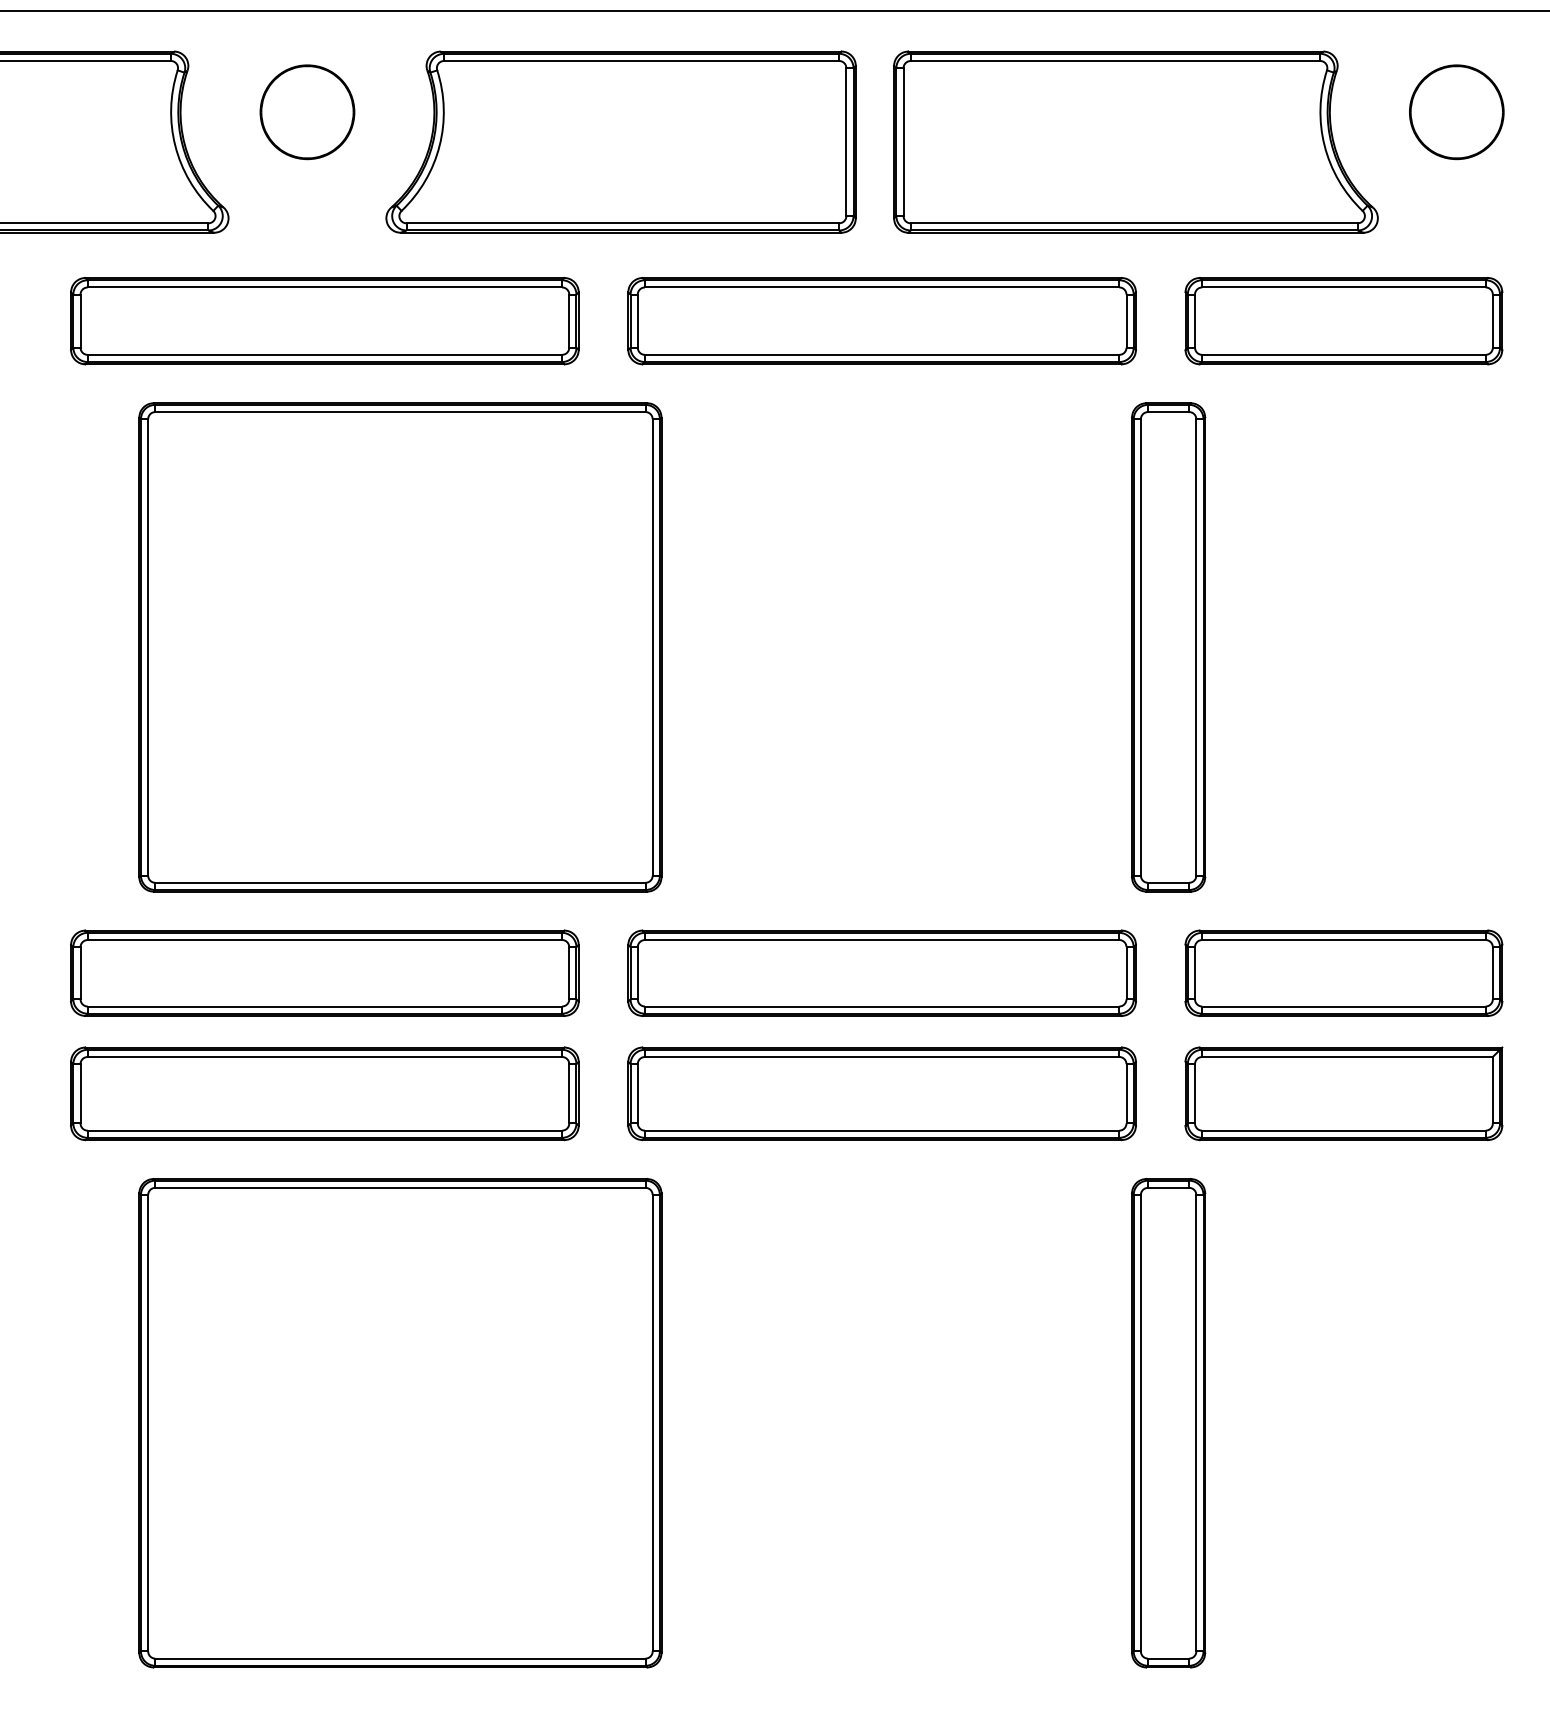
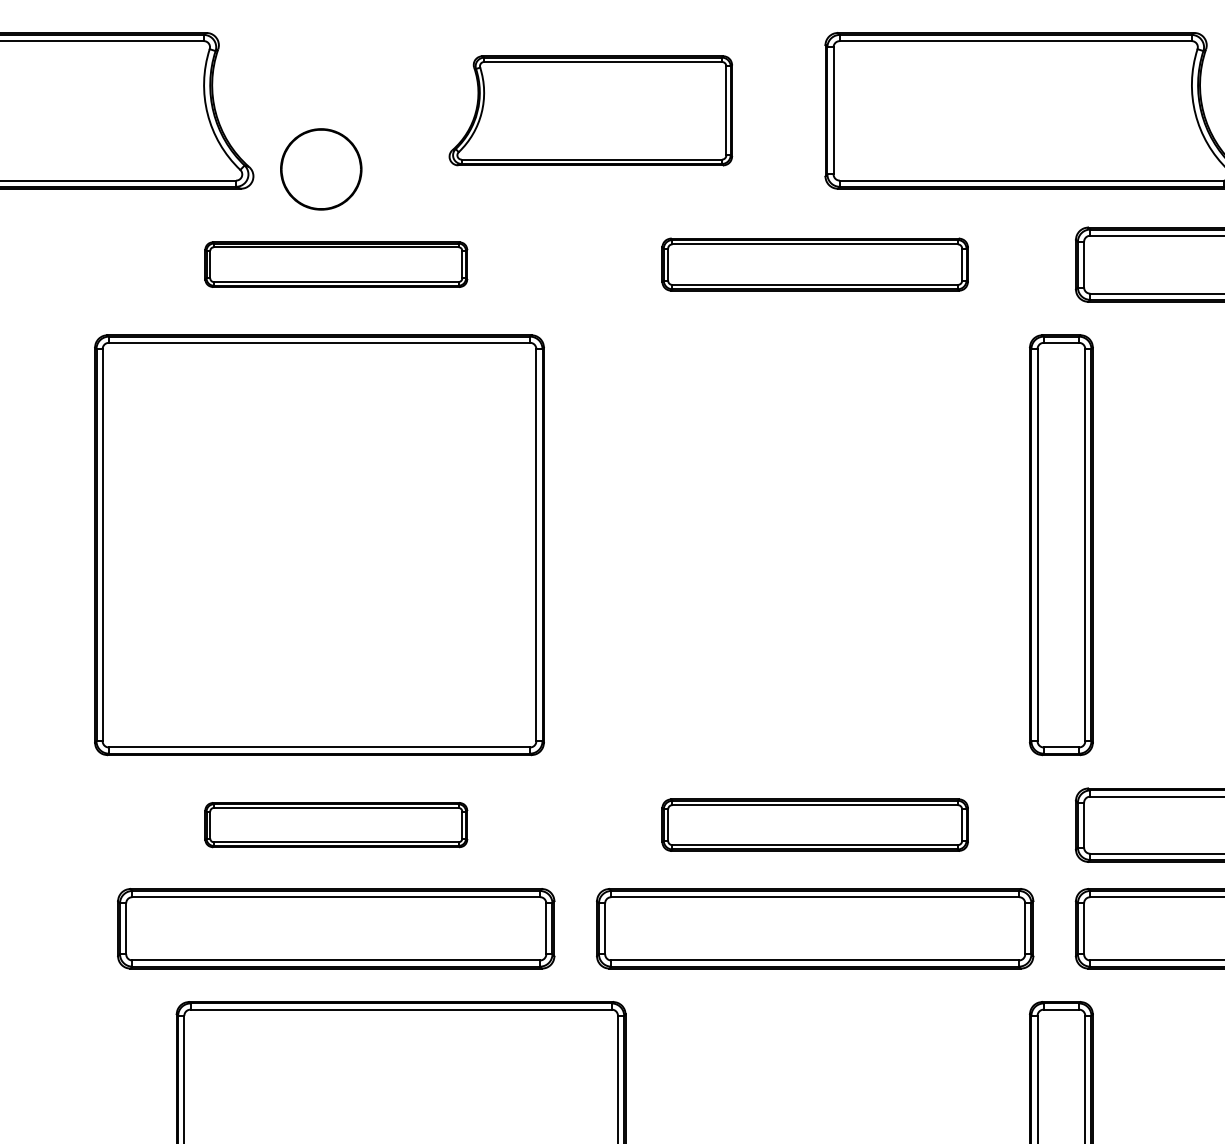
part: (307, 112) -> (321, 169), moved
part: (620, 141) -> (590, 110), size x0.7
part: (324, 320) -> (335, 264), size x0.6
part: (881, 320) -> (814, 264), size x0.7
part: (400, 647) -> (319, 545), moved
part: (324, 972) -> (335, 824), size x0.6
part: (881, 972) -> (814, 824), size x0.7

